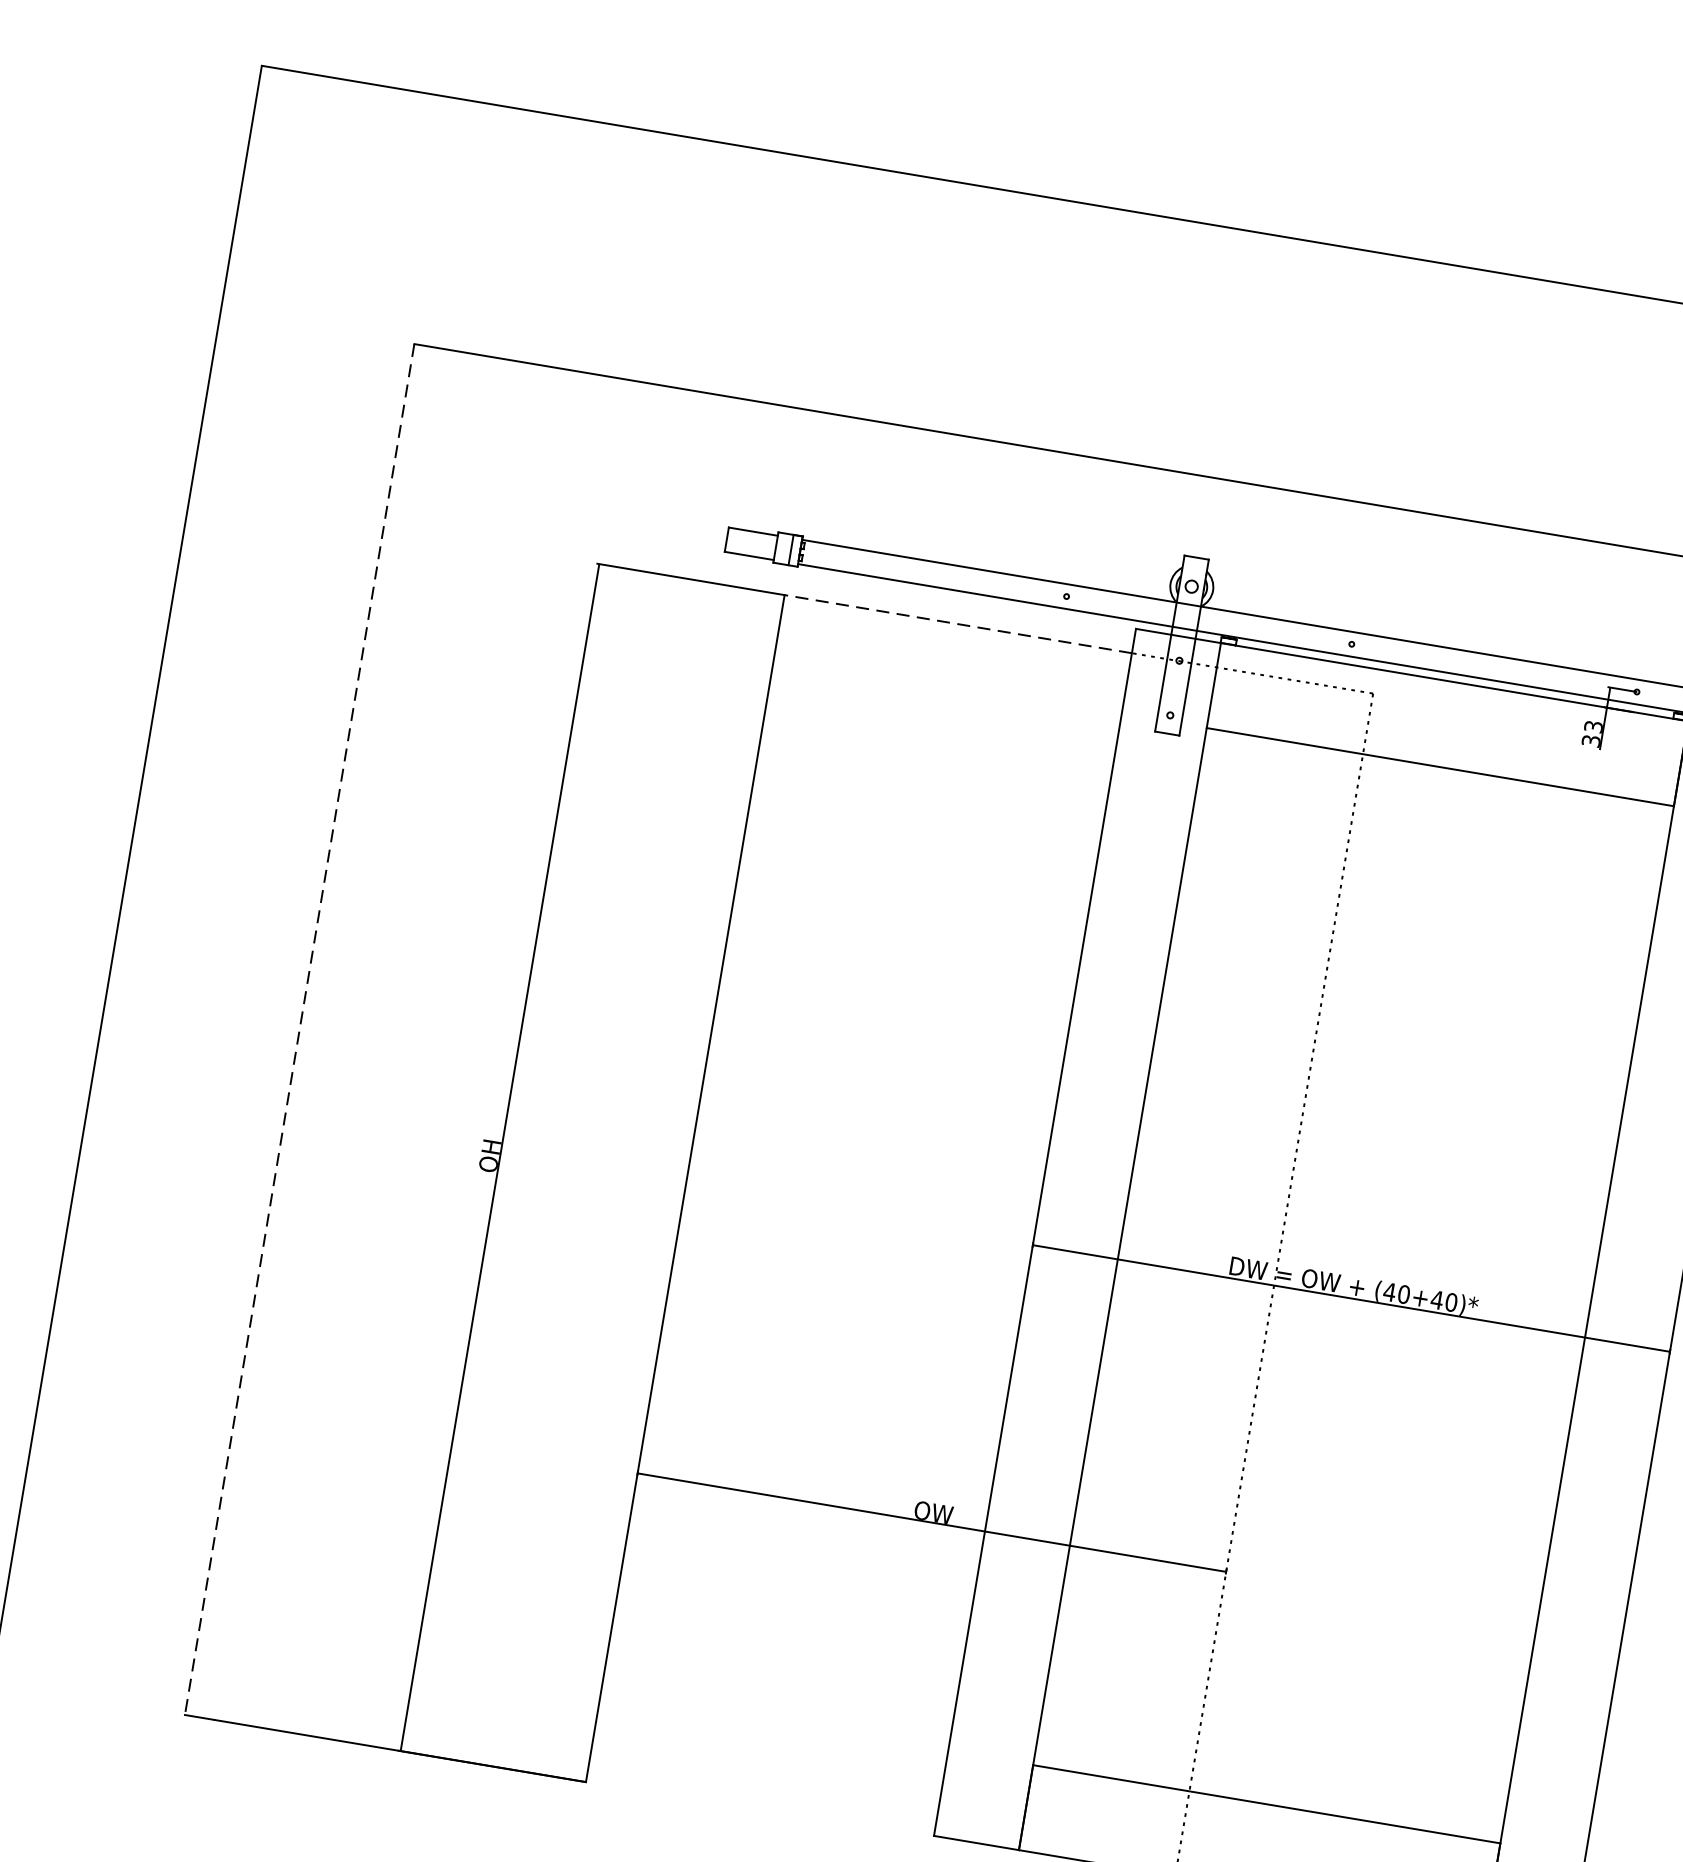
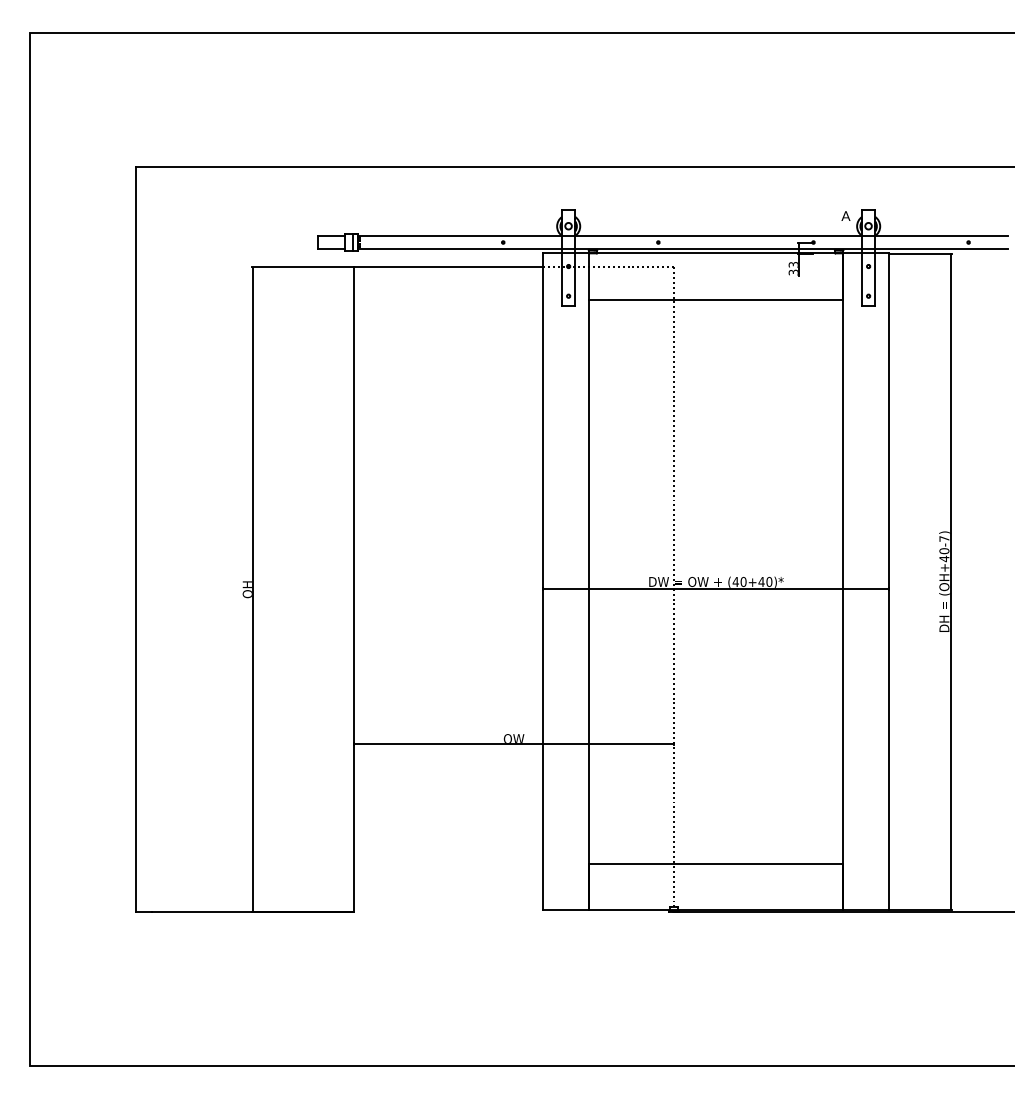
line: (956, 623) -> (447, 266), dashed -> solid
line: (299, 1029) -> (135, 539), dashed -> solid

